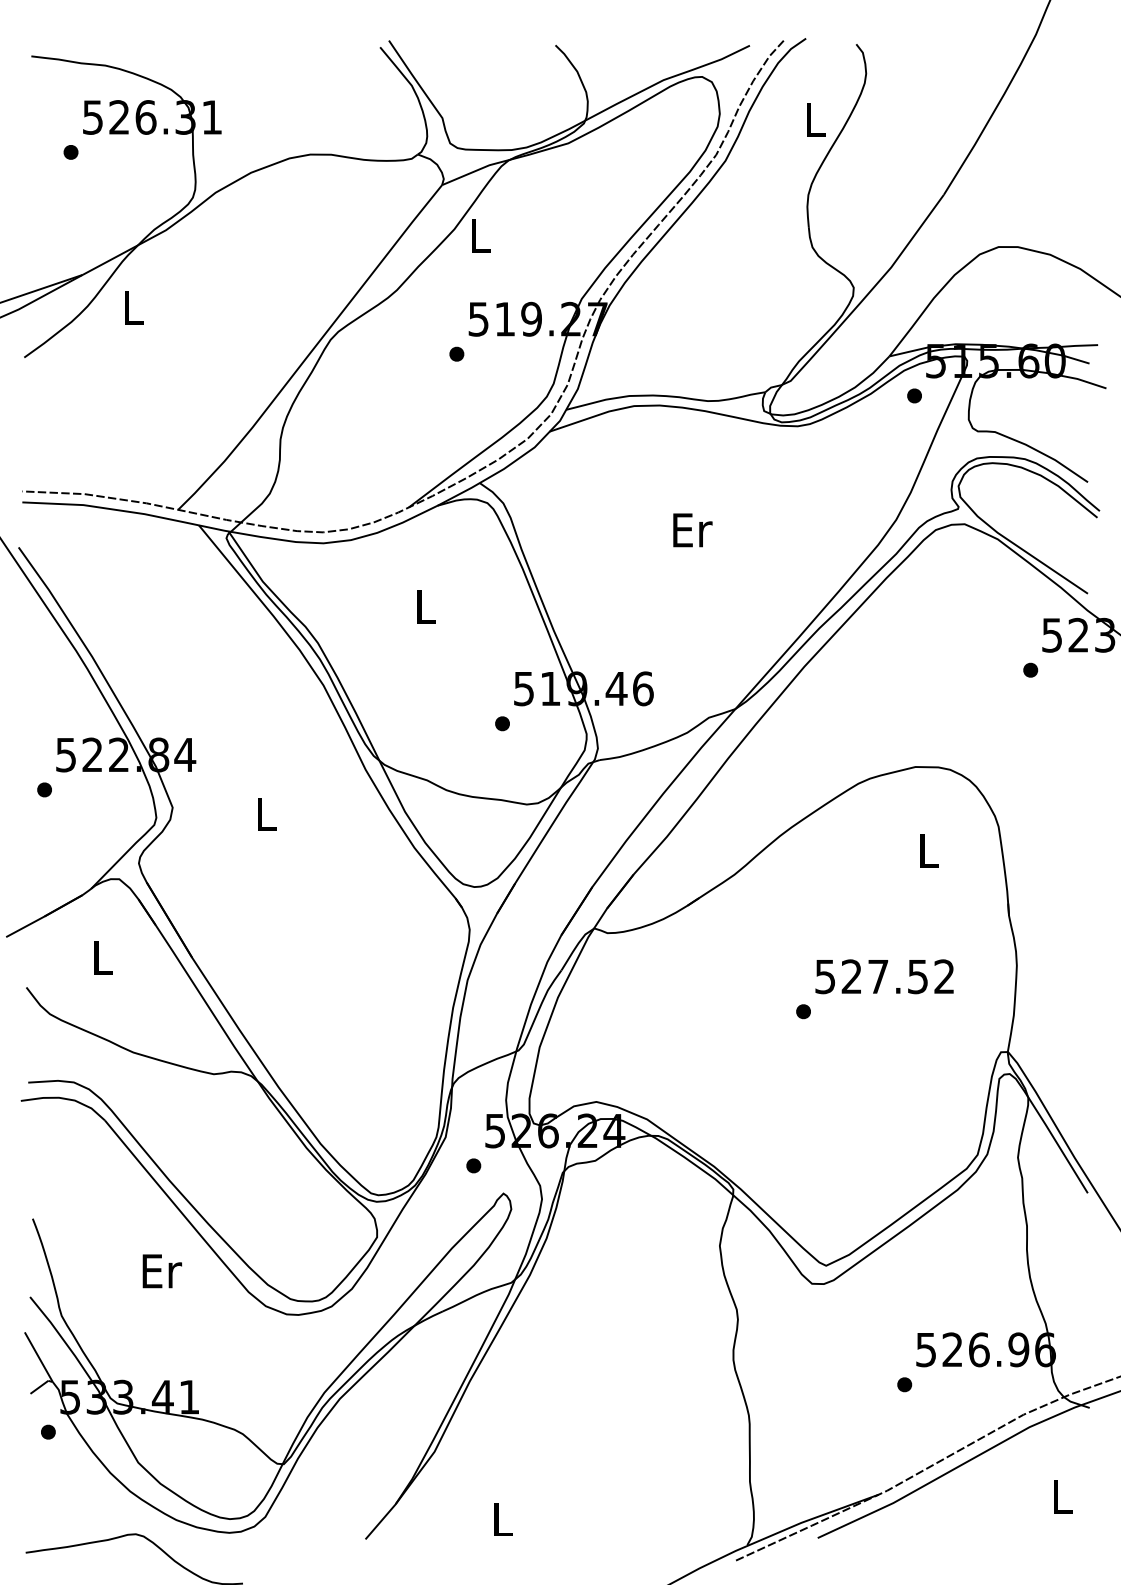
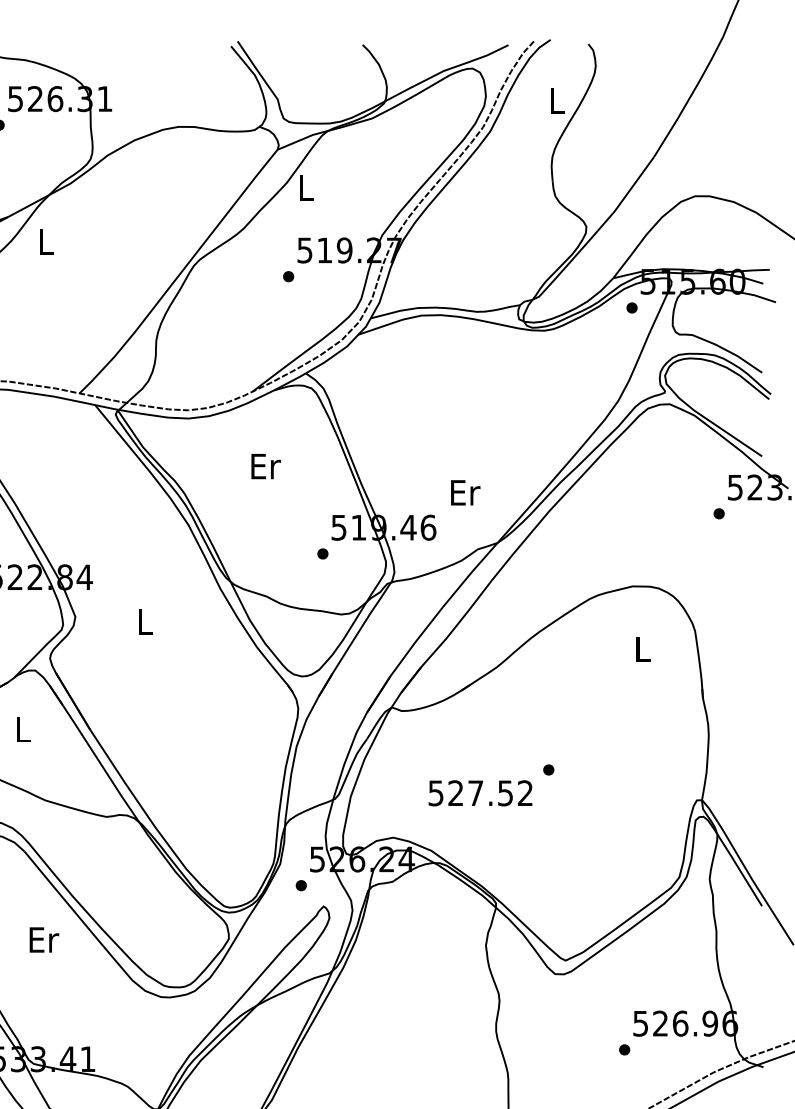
text: (692, 530) -> (465, 492), moved
text: (426, 607) -> (265, 466), L -> Er
text: (884, 976) -> (480, 793), moved
text: (161, 1271) -> (43, 940), moved

